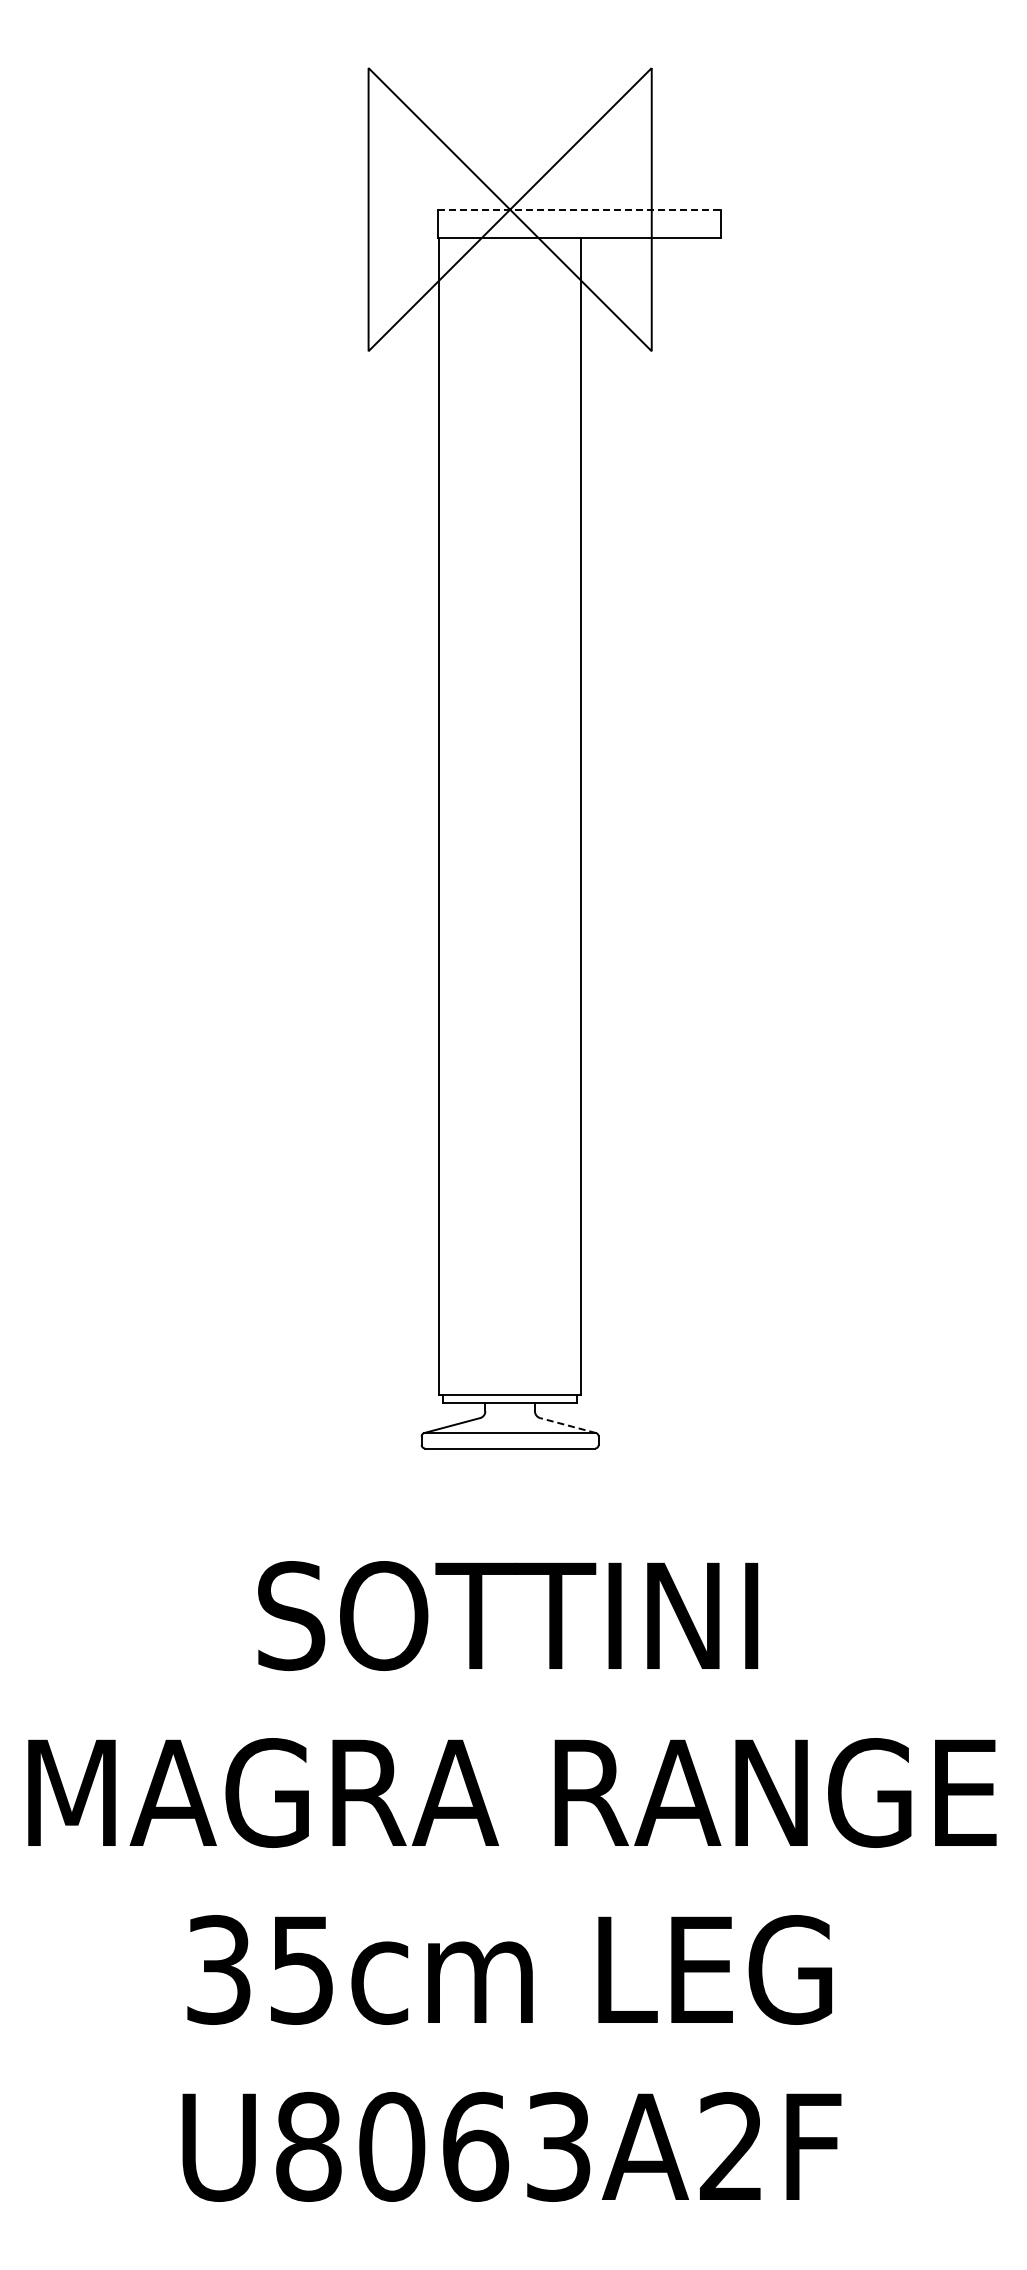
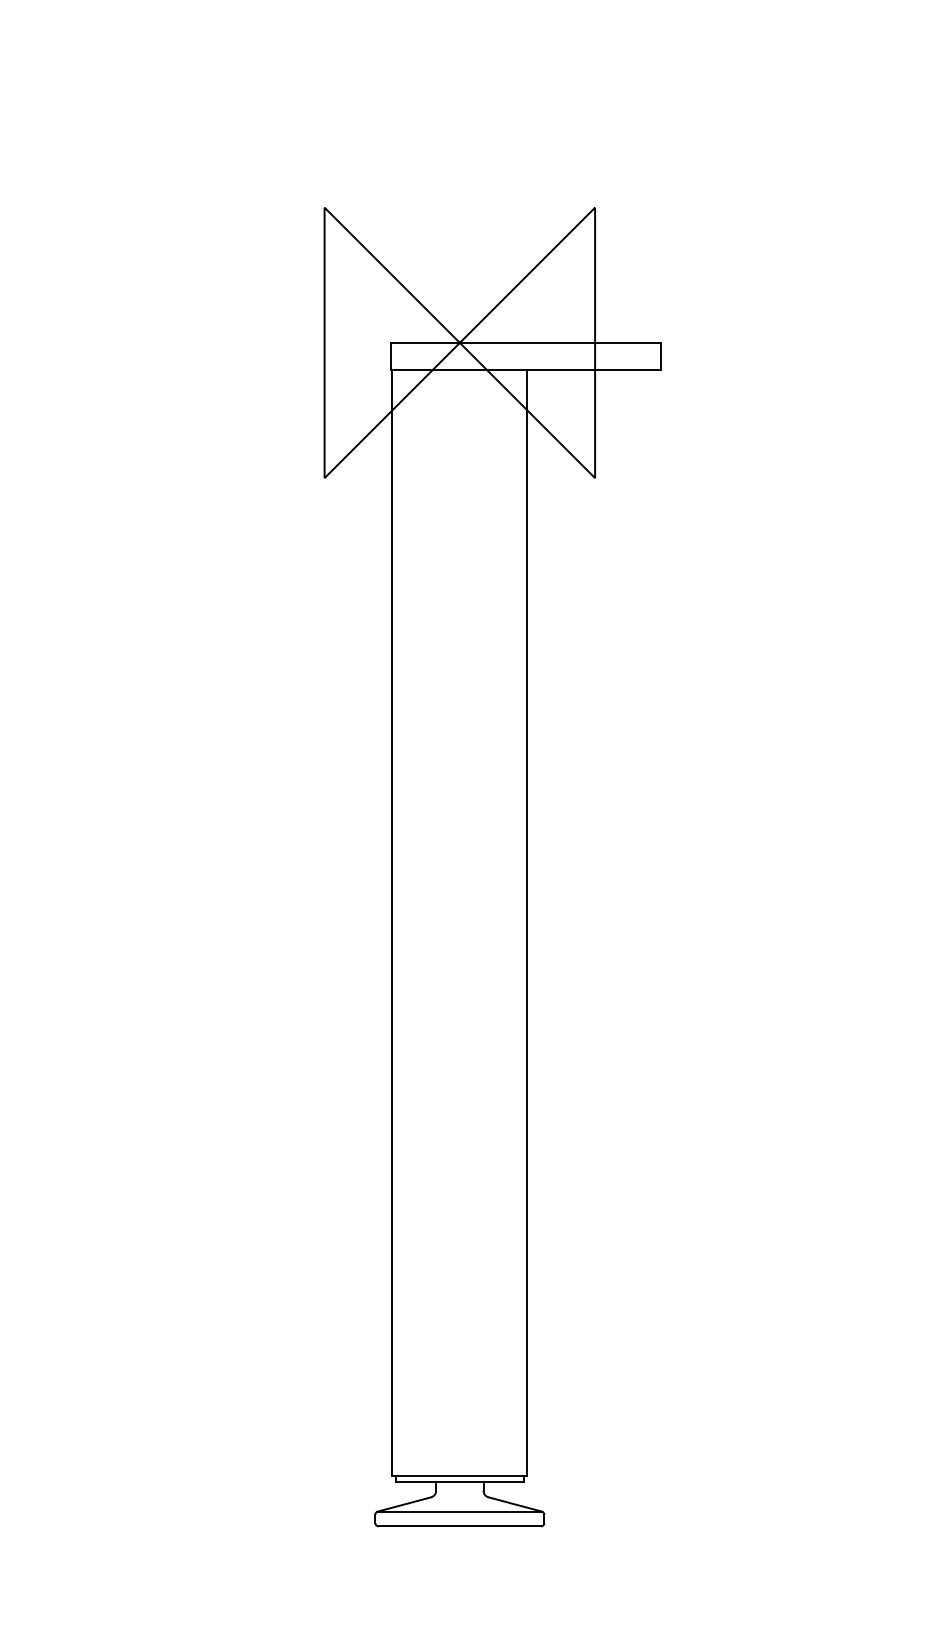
line: (579, 209) -> (526, 342), dashed -> solid
line: (568, 1425) -> (515, 1504), dashed -> solid

